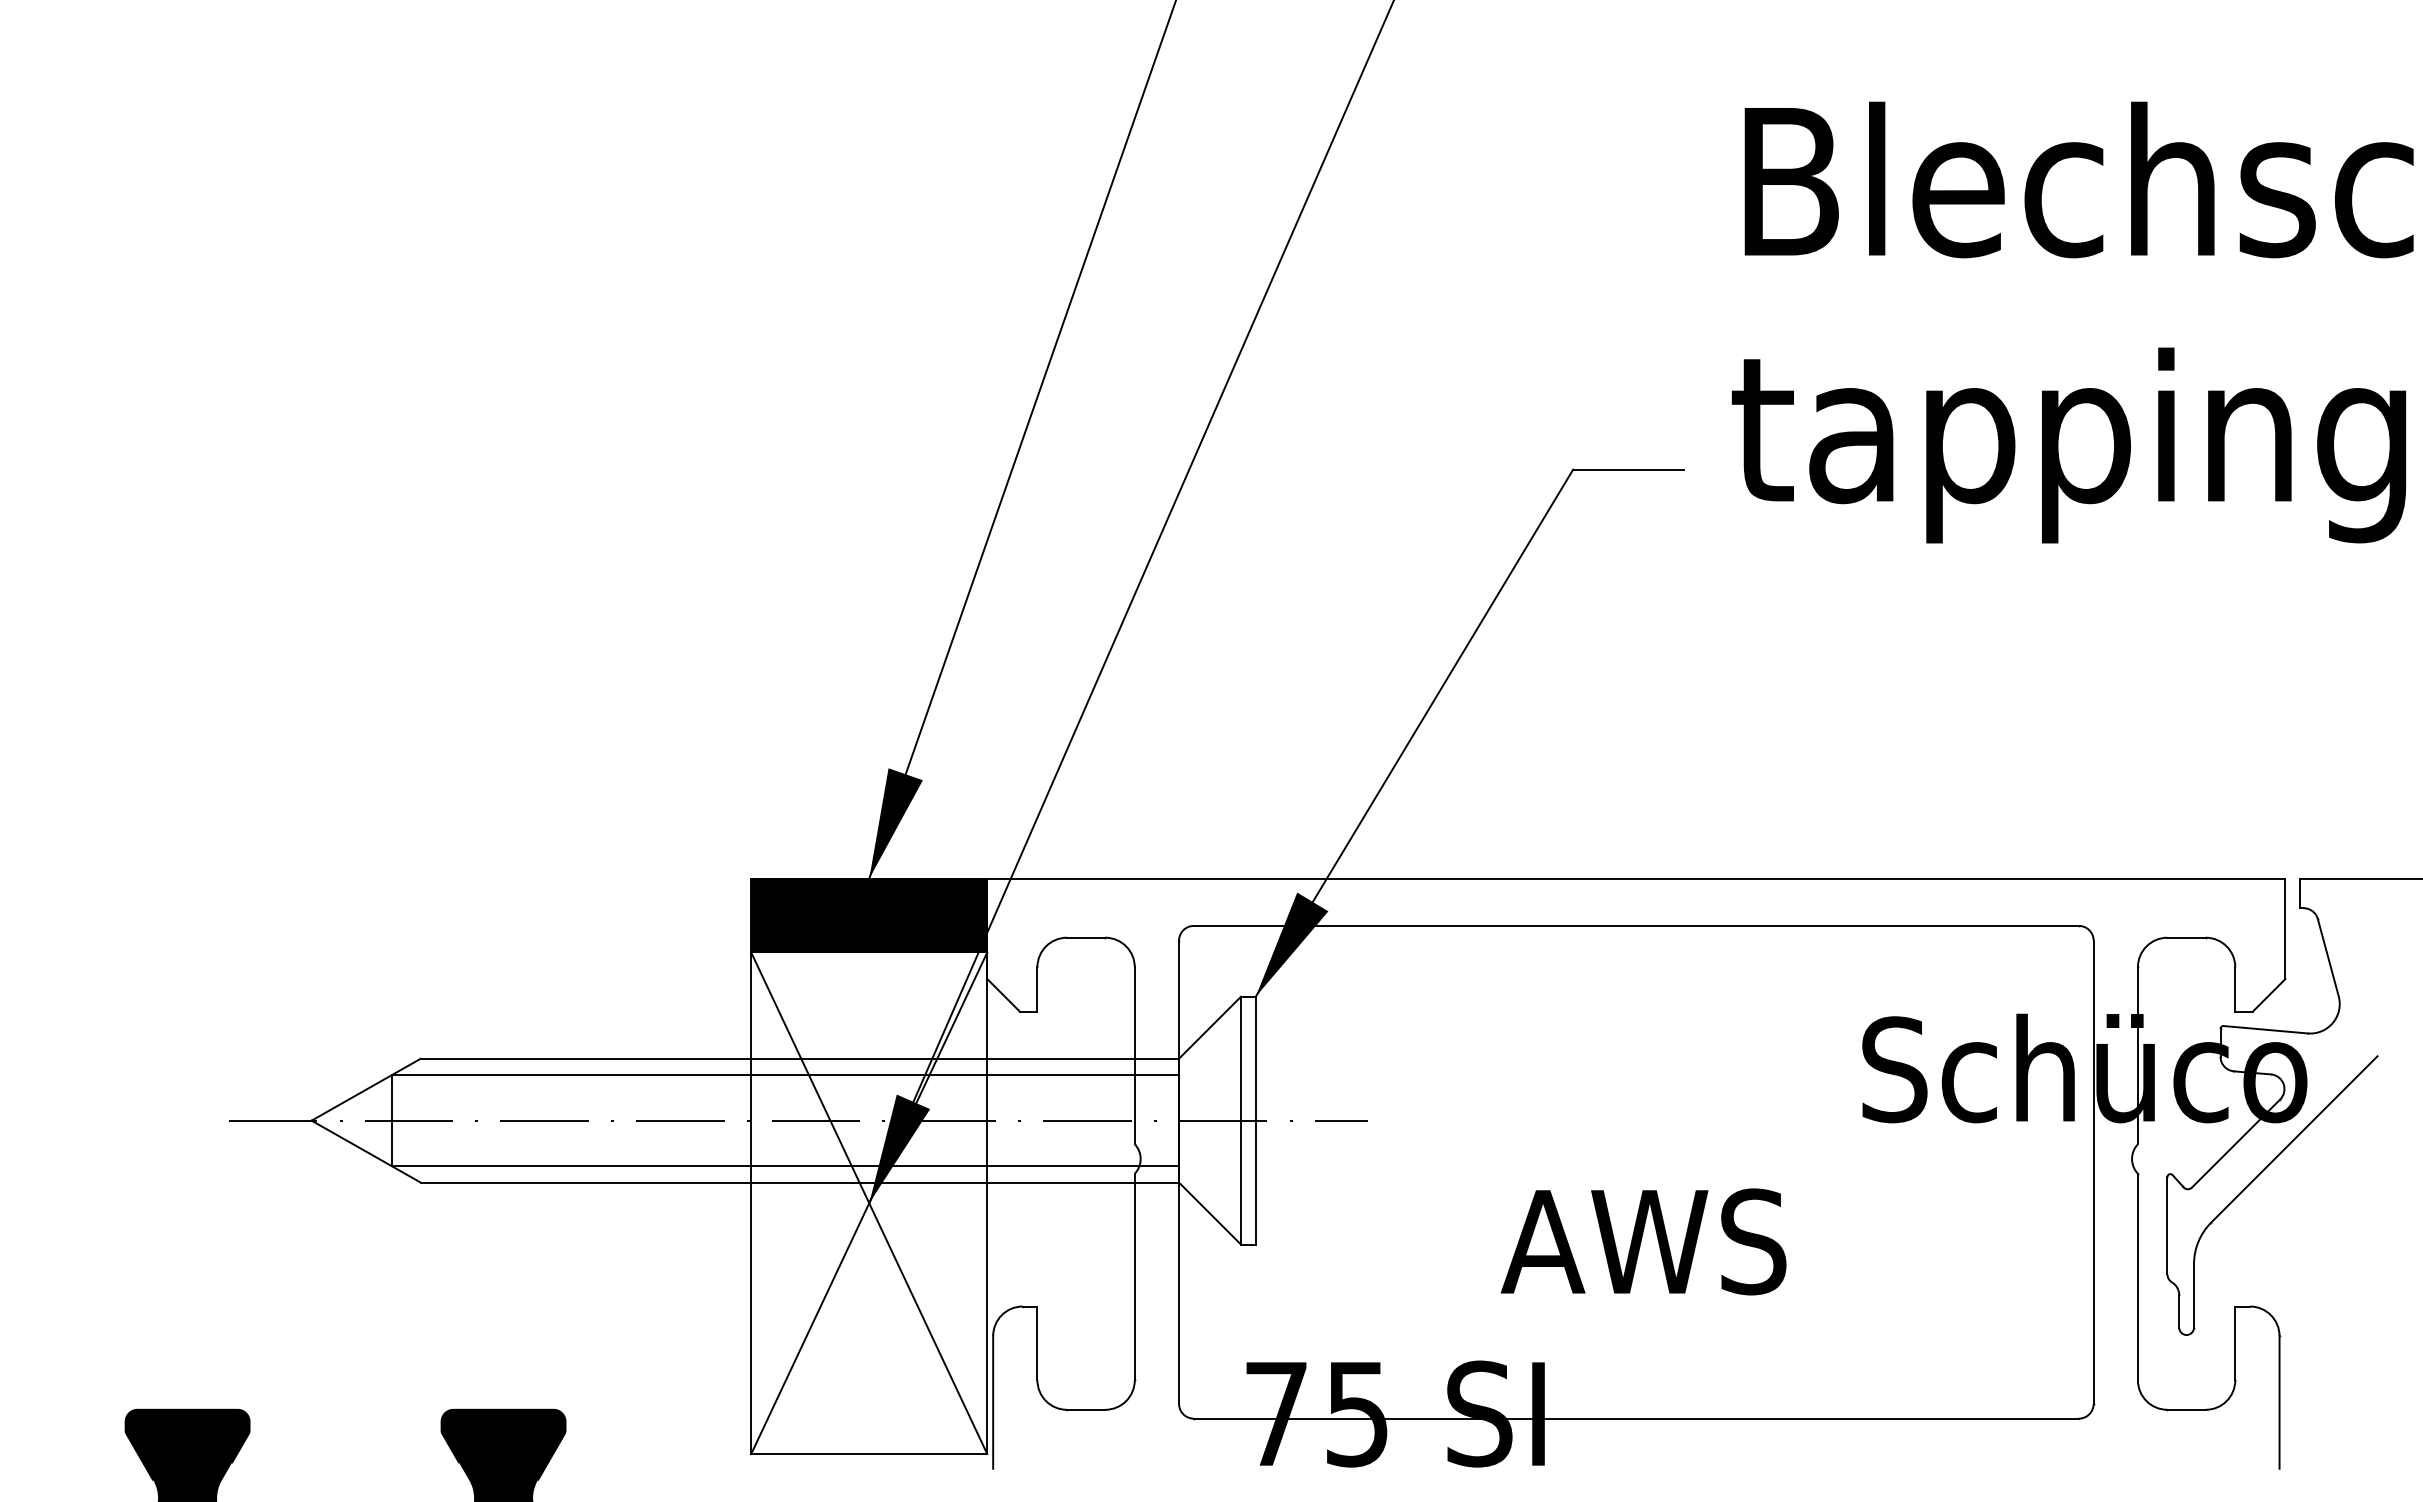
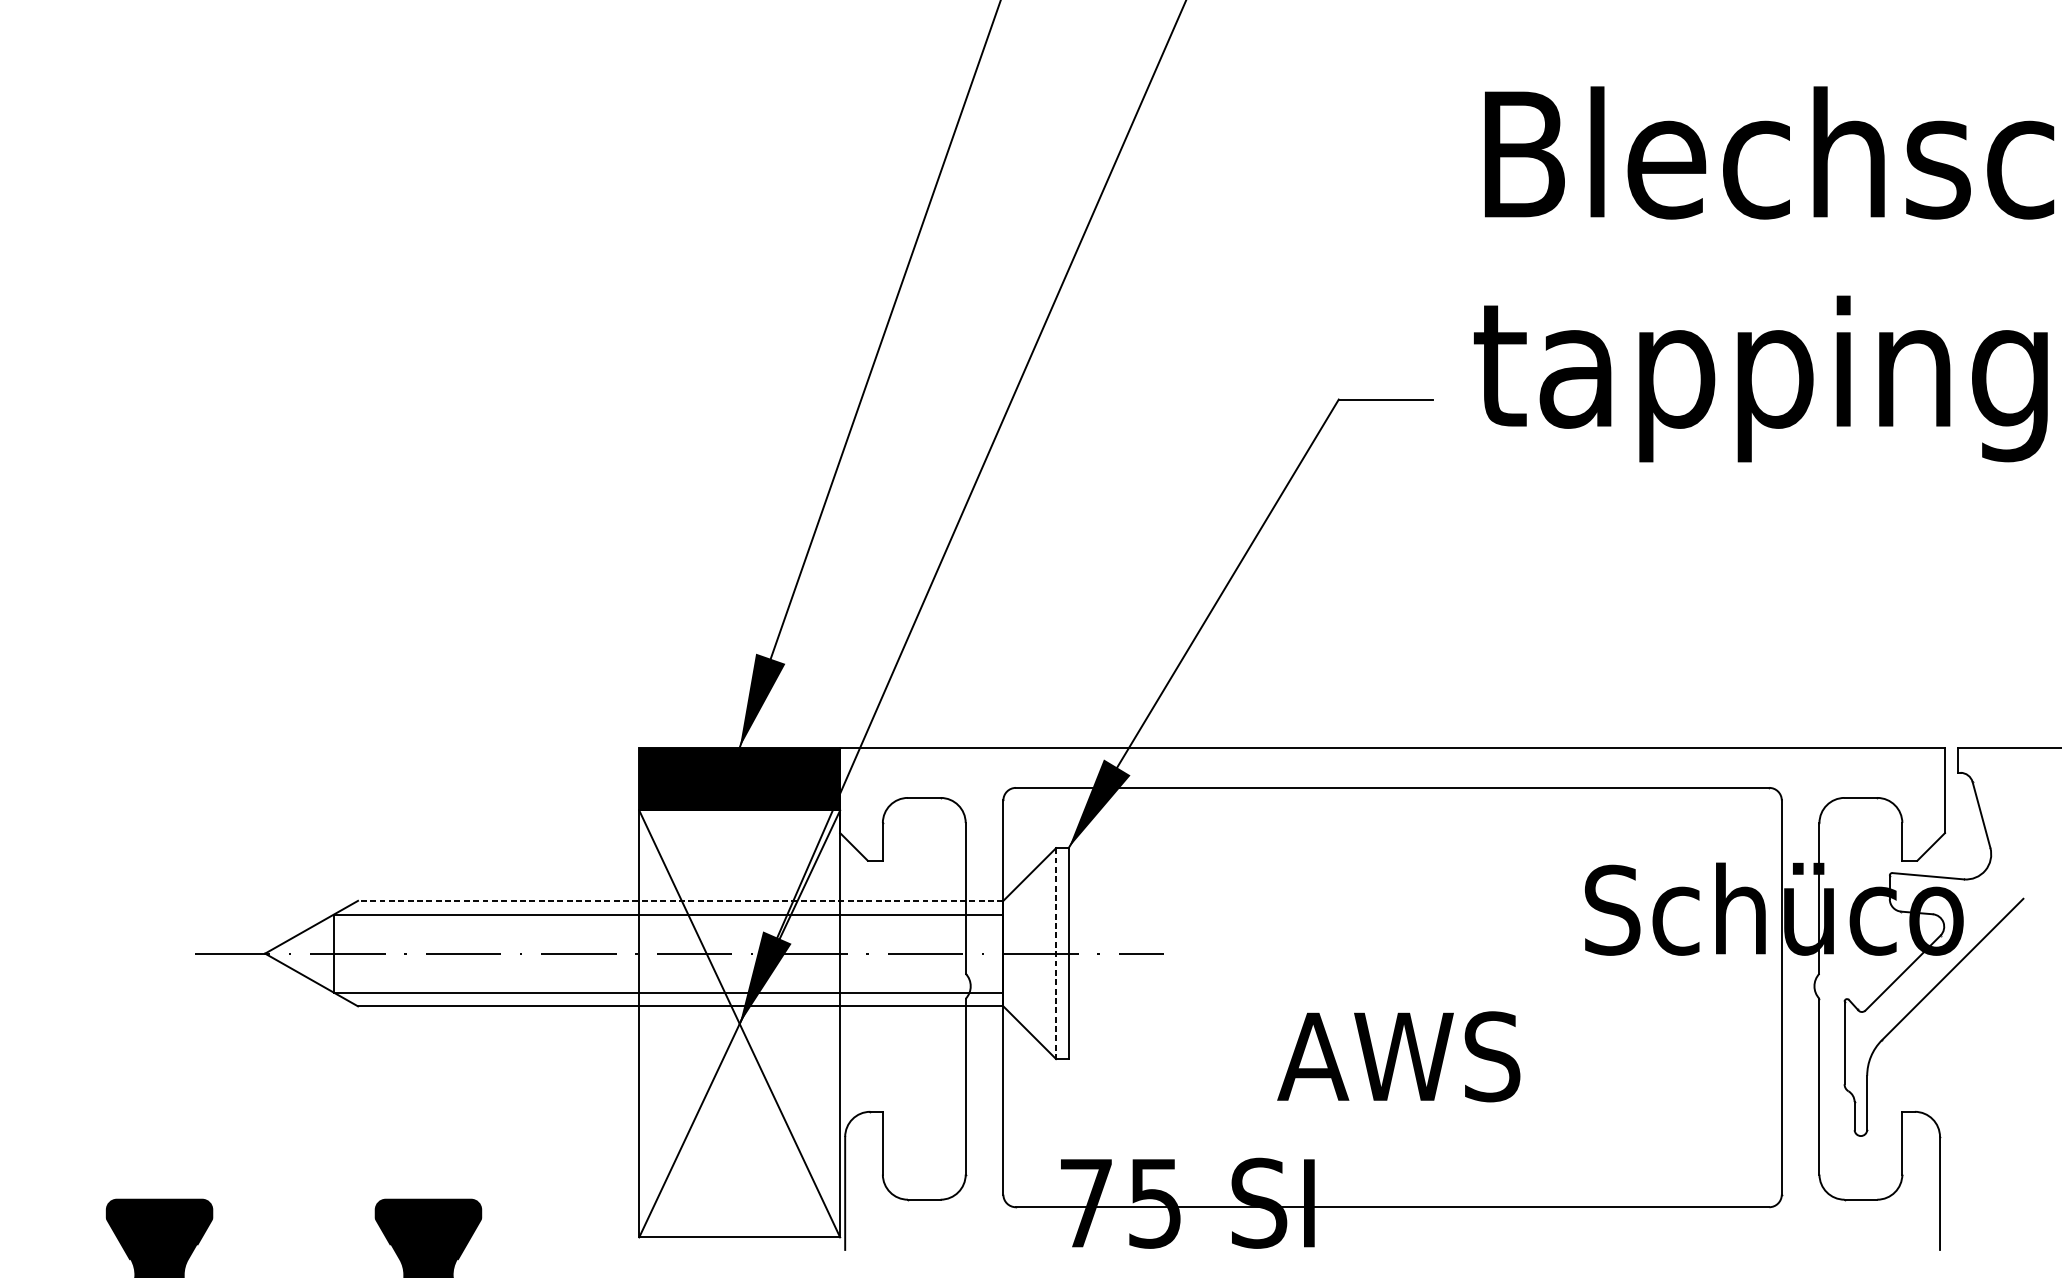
line: (799, 1058) -> (680, 900), solid -> dashed
line: (1241, 1120) -> (1056, 953), solid -> dashed

